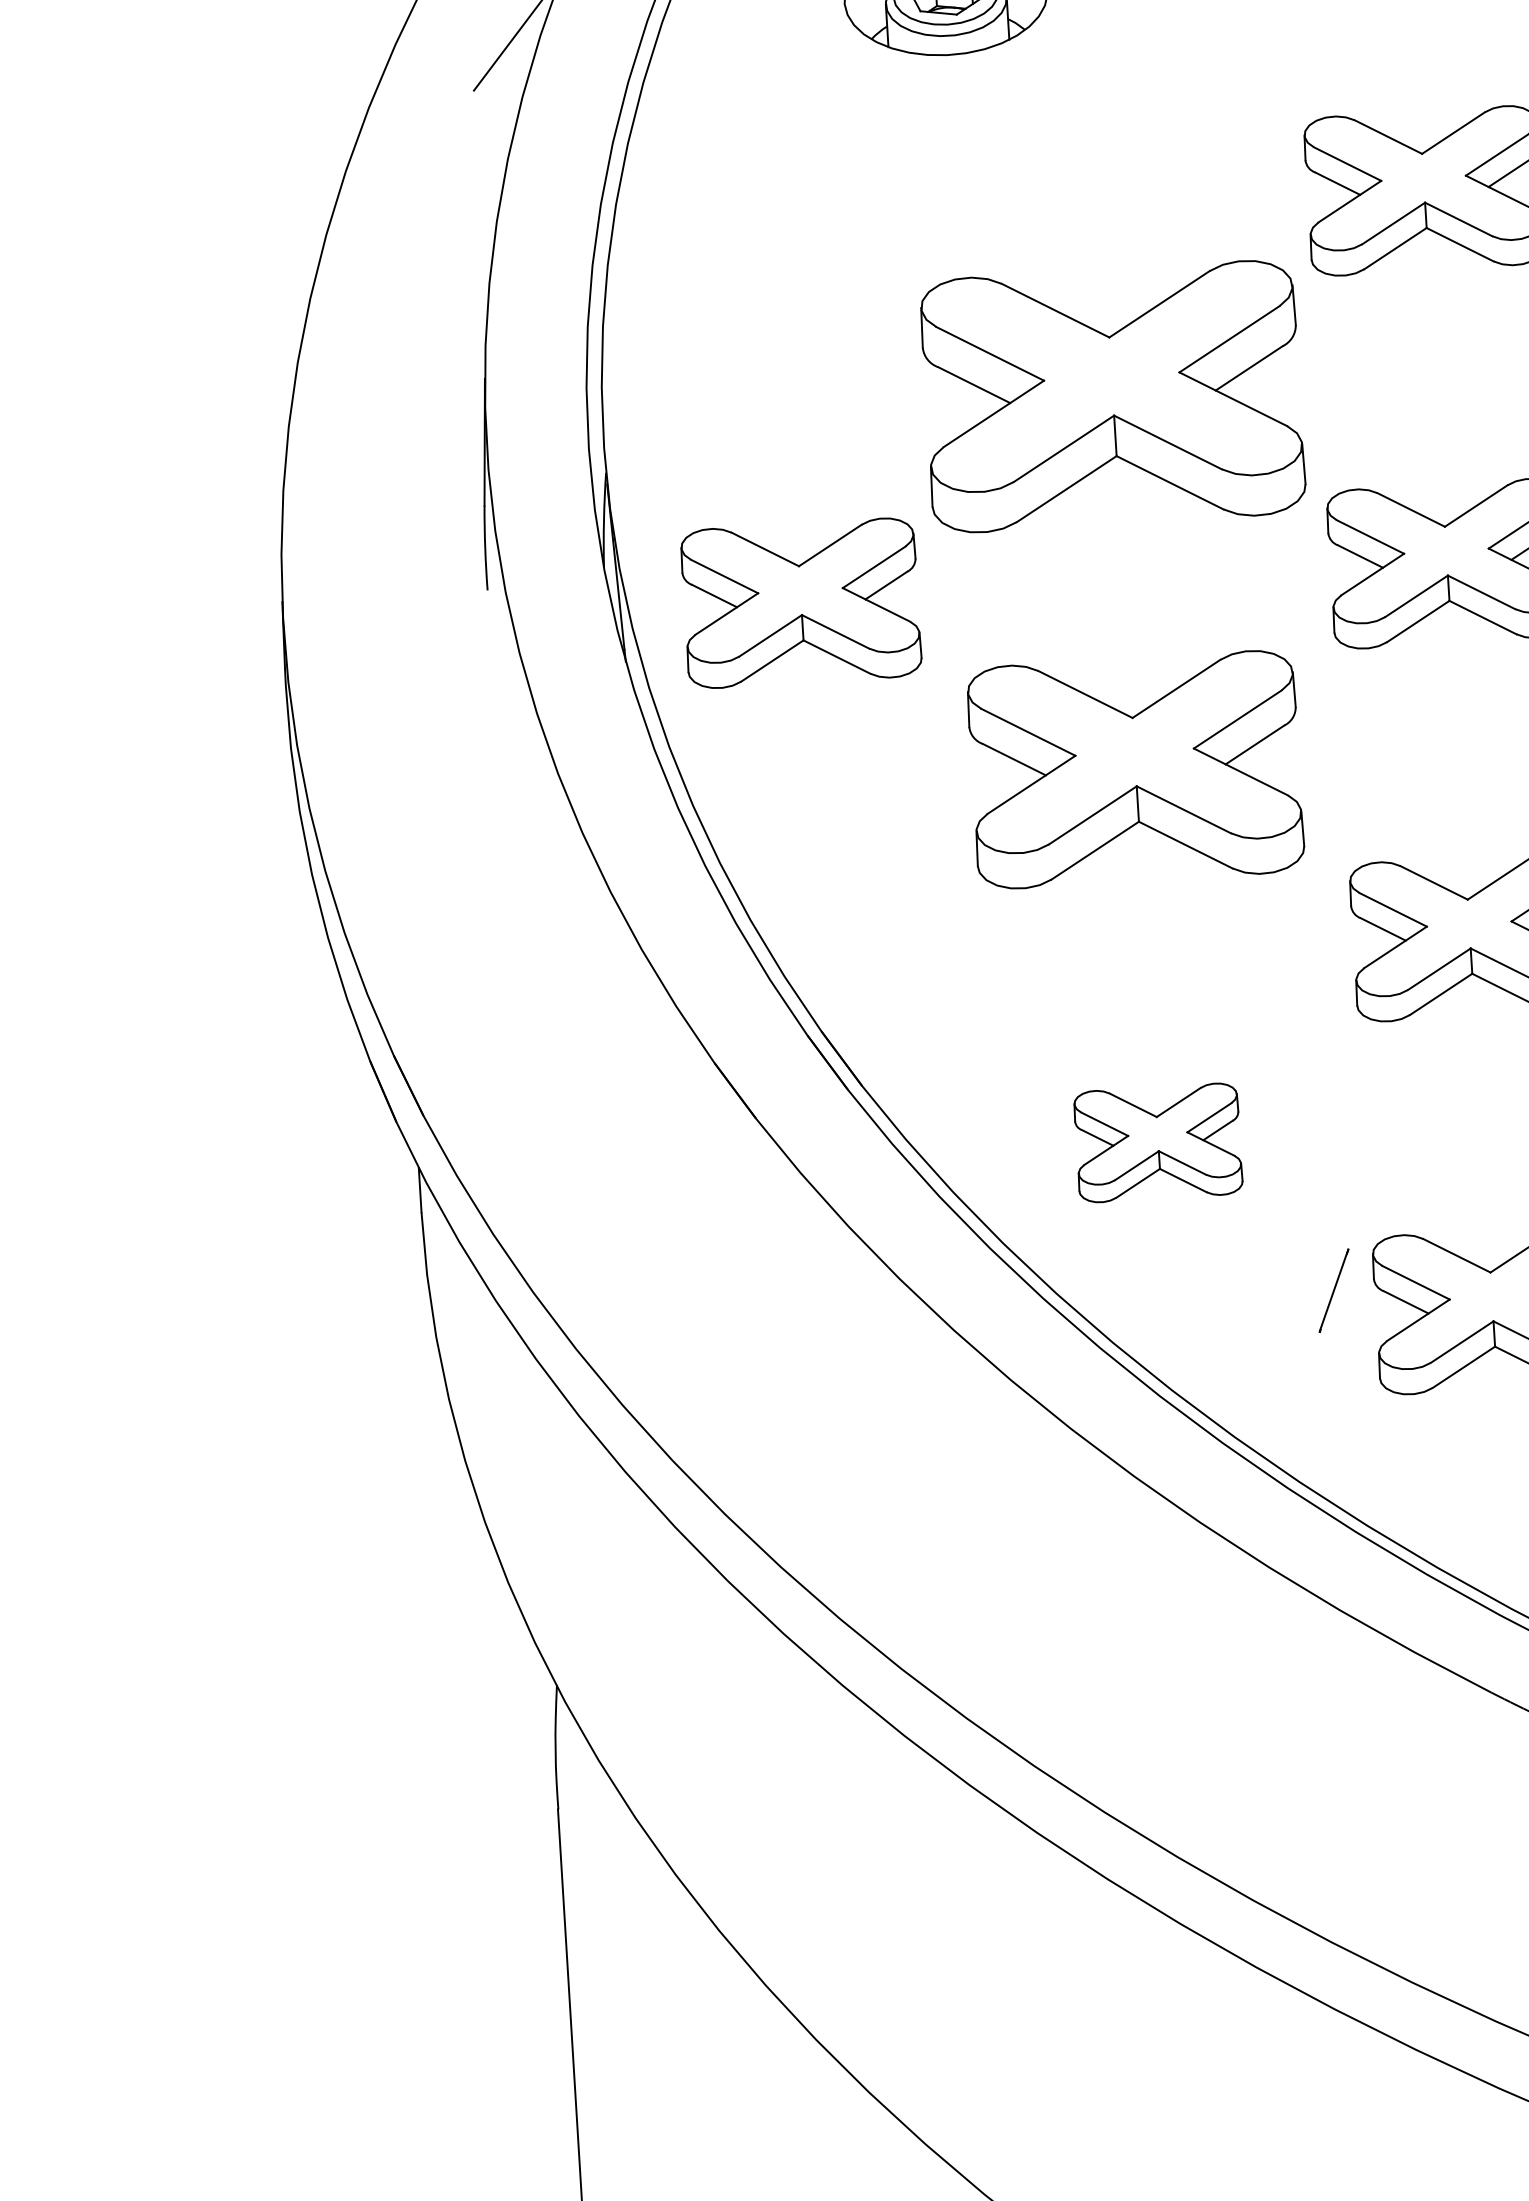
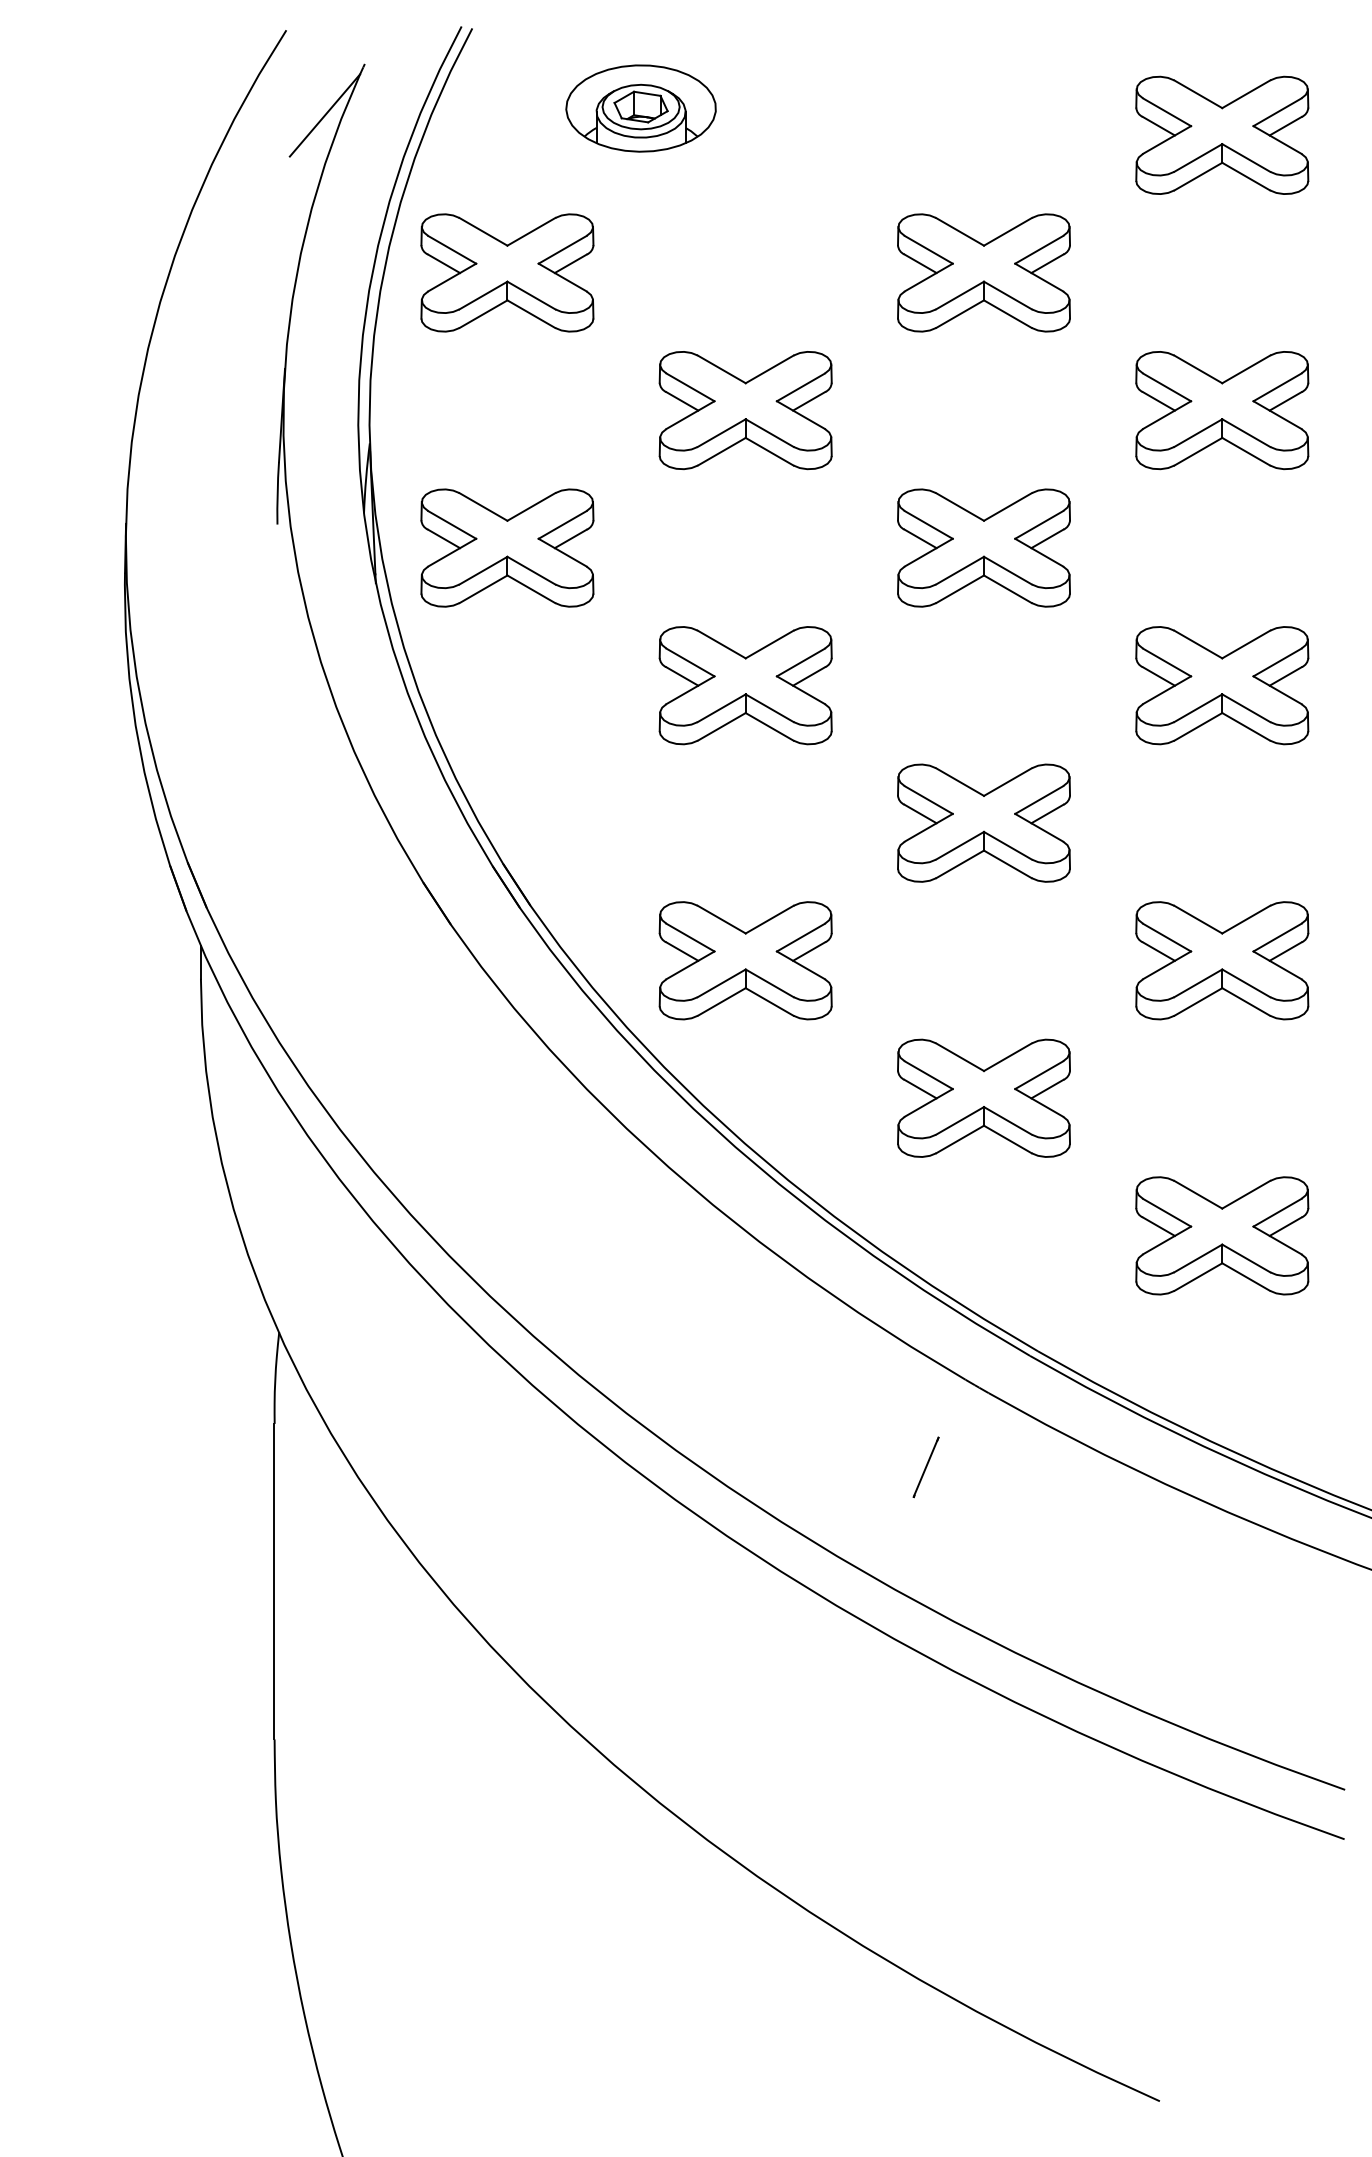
part: (778, 229) -> (507, 272), added
part: (1112, 397) -> (745, 410), size x0.62
part: (1135, 769) -> (745, 685), size x0.71
part: (1158, 1142) -> (745, 960), size x1.43
line: (1333, 1290) -> (925, 1467), moved

